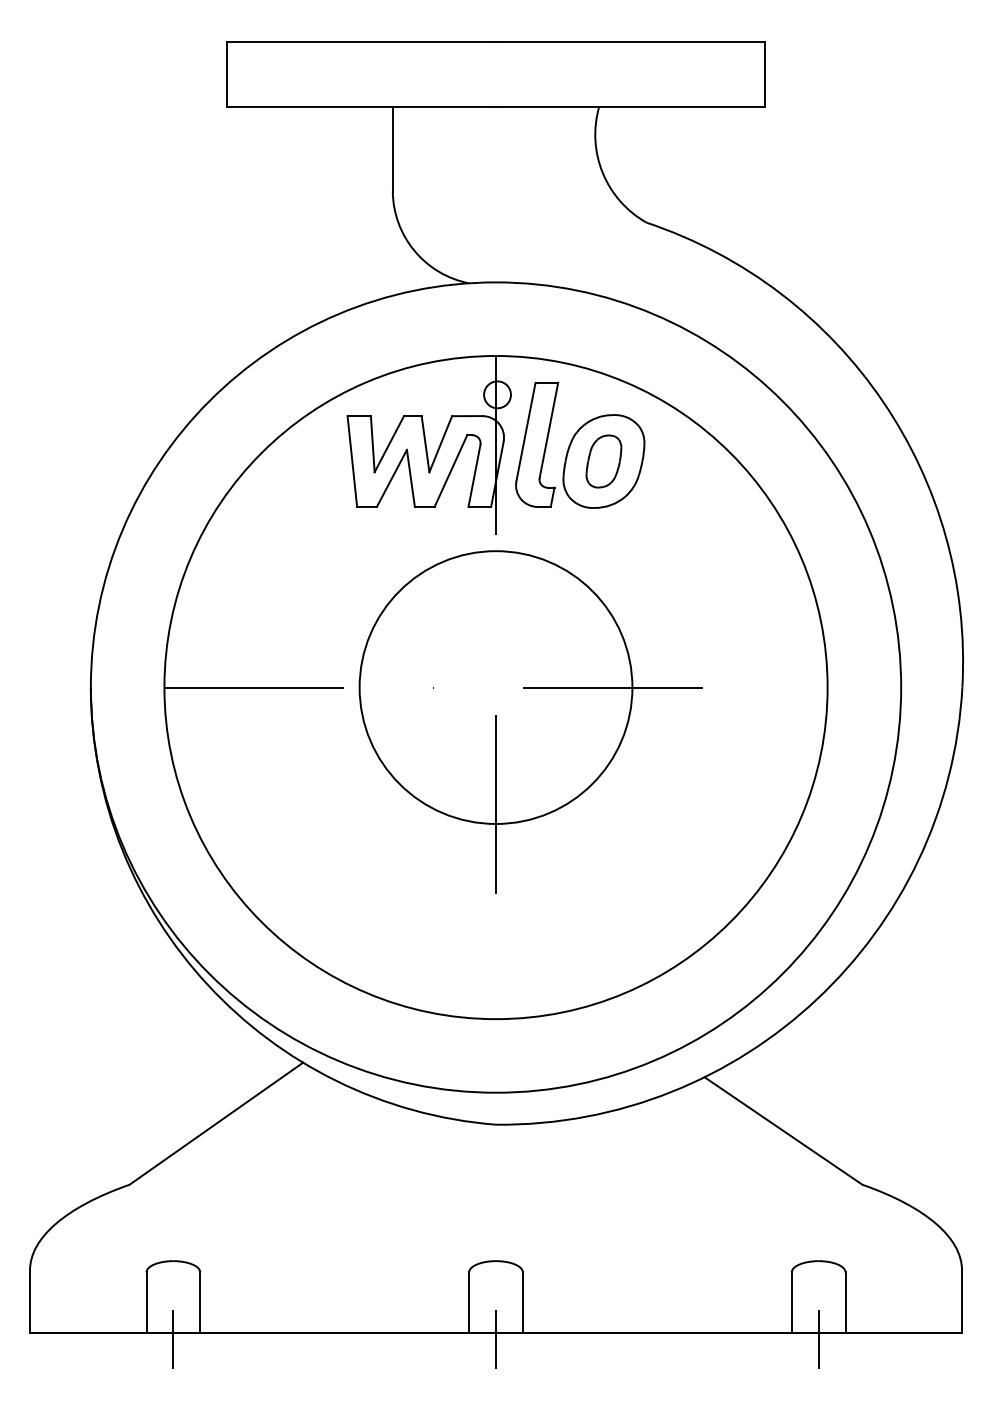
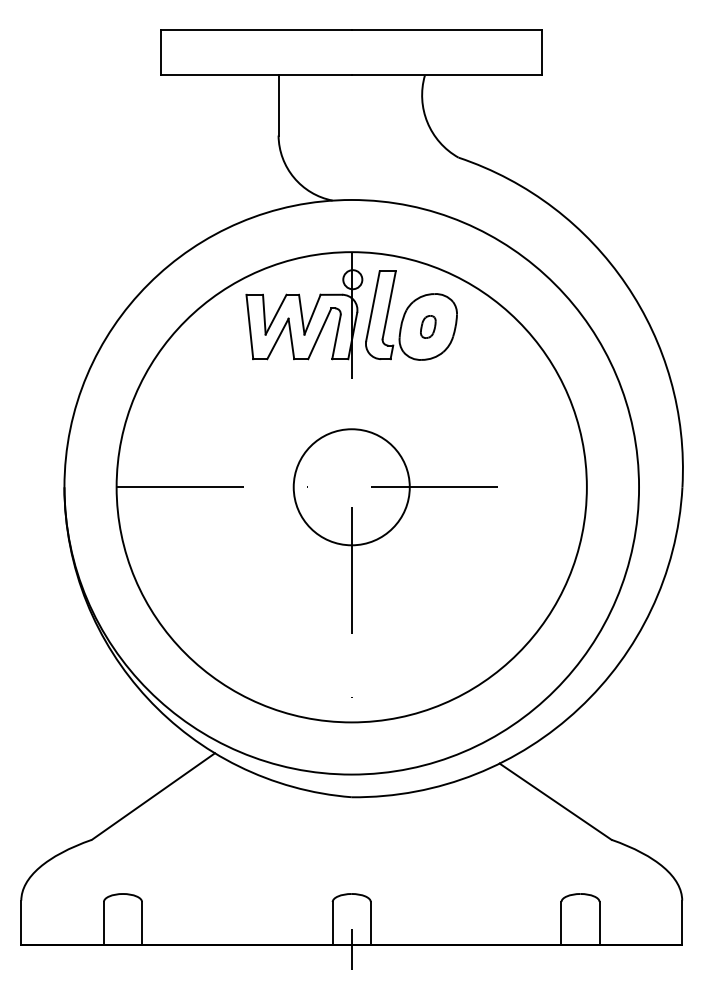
part: (603, 461) -> (427, 326), size x0.6
circle: (495, 687) -> (351, 487), size x0.6
line: (173, 1339) -> (123, 949), removed
line: (818, 1339) -> (580, 949), removed

